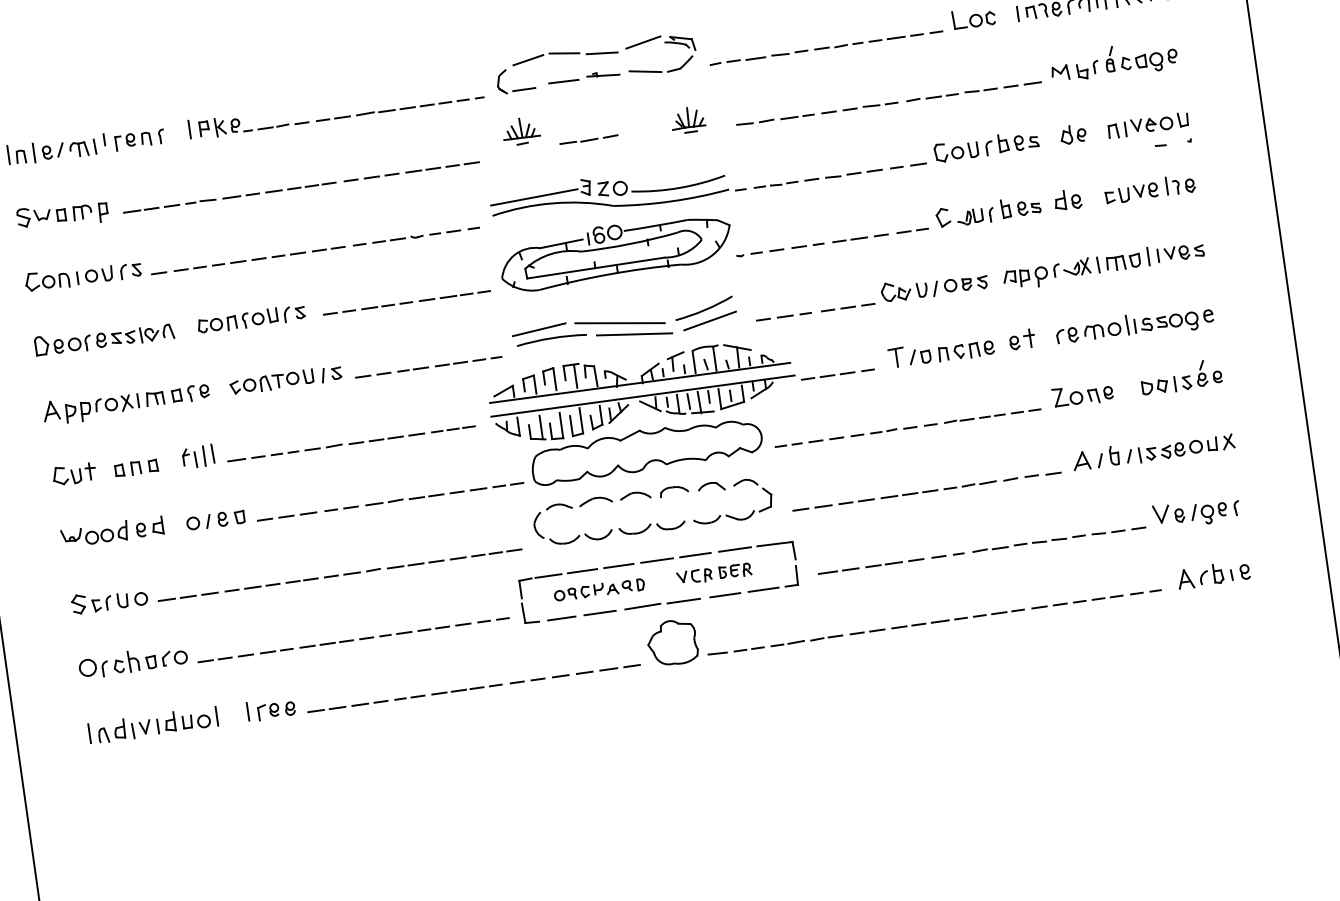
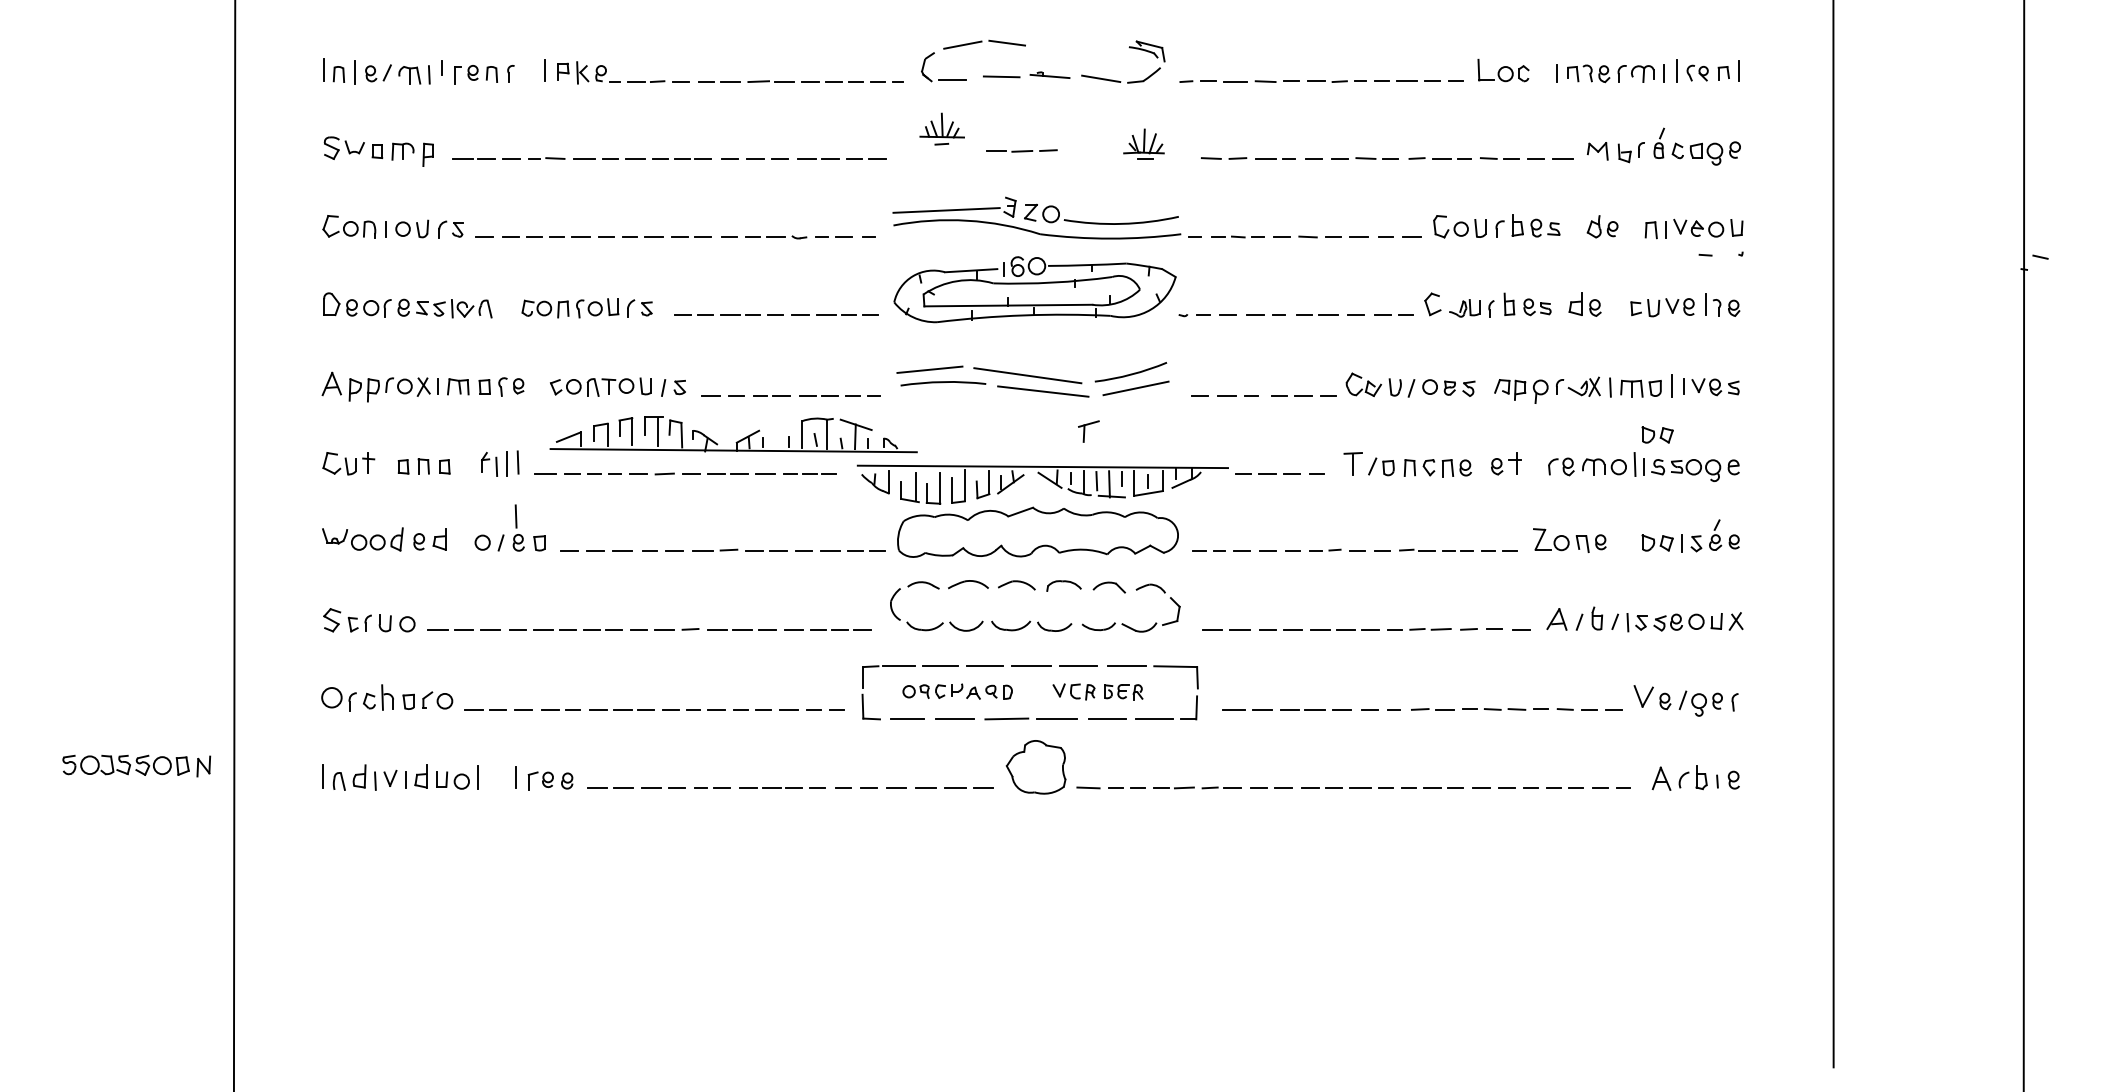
line: (643, 42) -> (1103, 43), removed
line: (602, 53) -> (1052, 49), removed
part: (1142, 297) -> (1657, 434), added
part: (641, 375) -> (736, 441), moved
line: (217, 498) -> (515, 516), added

